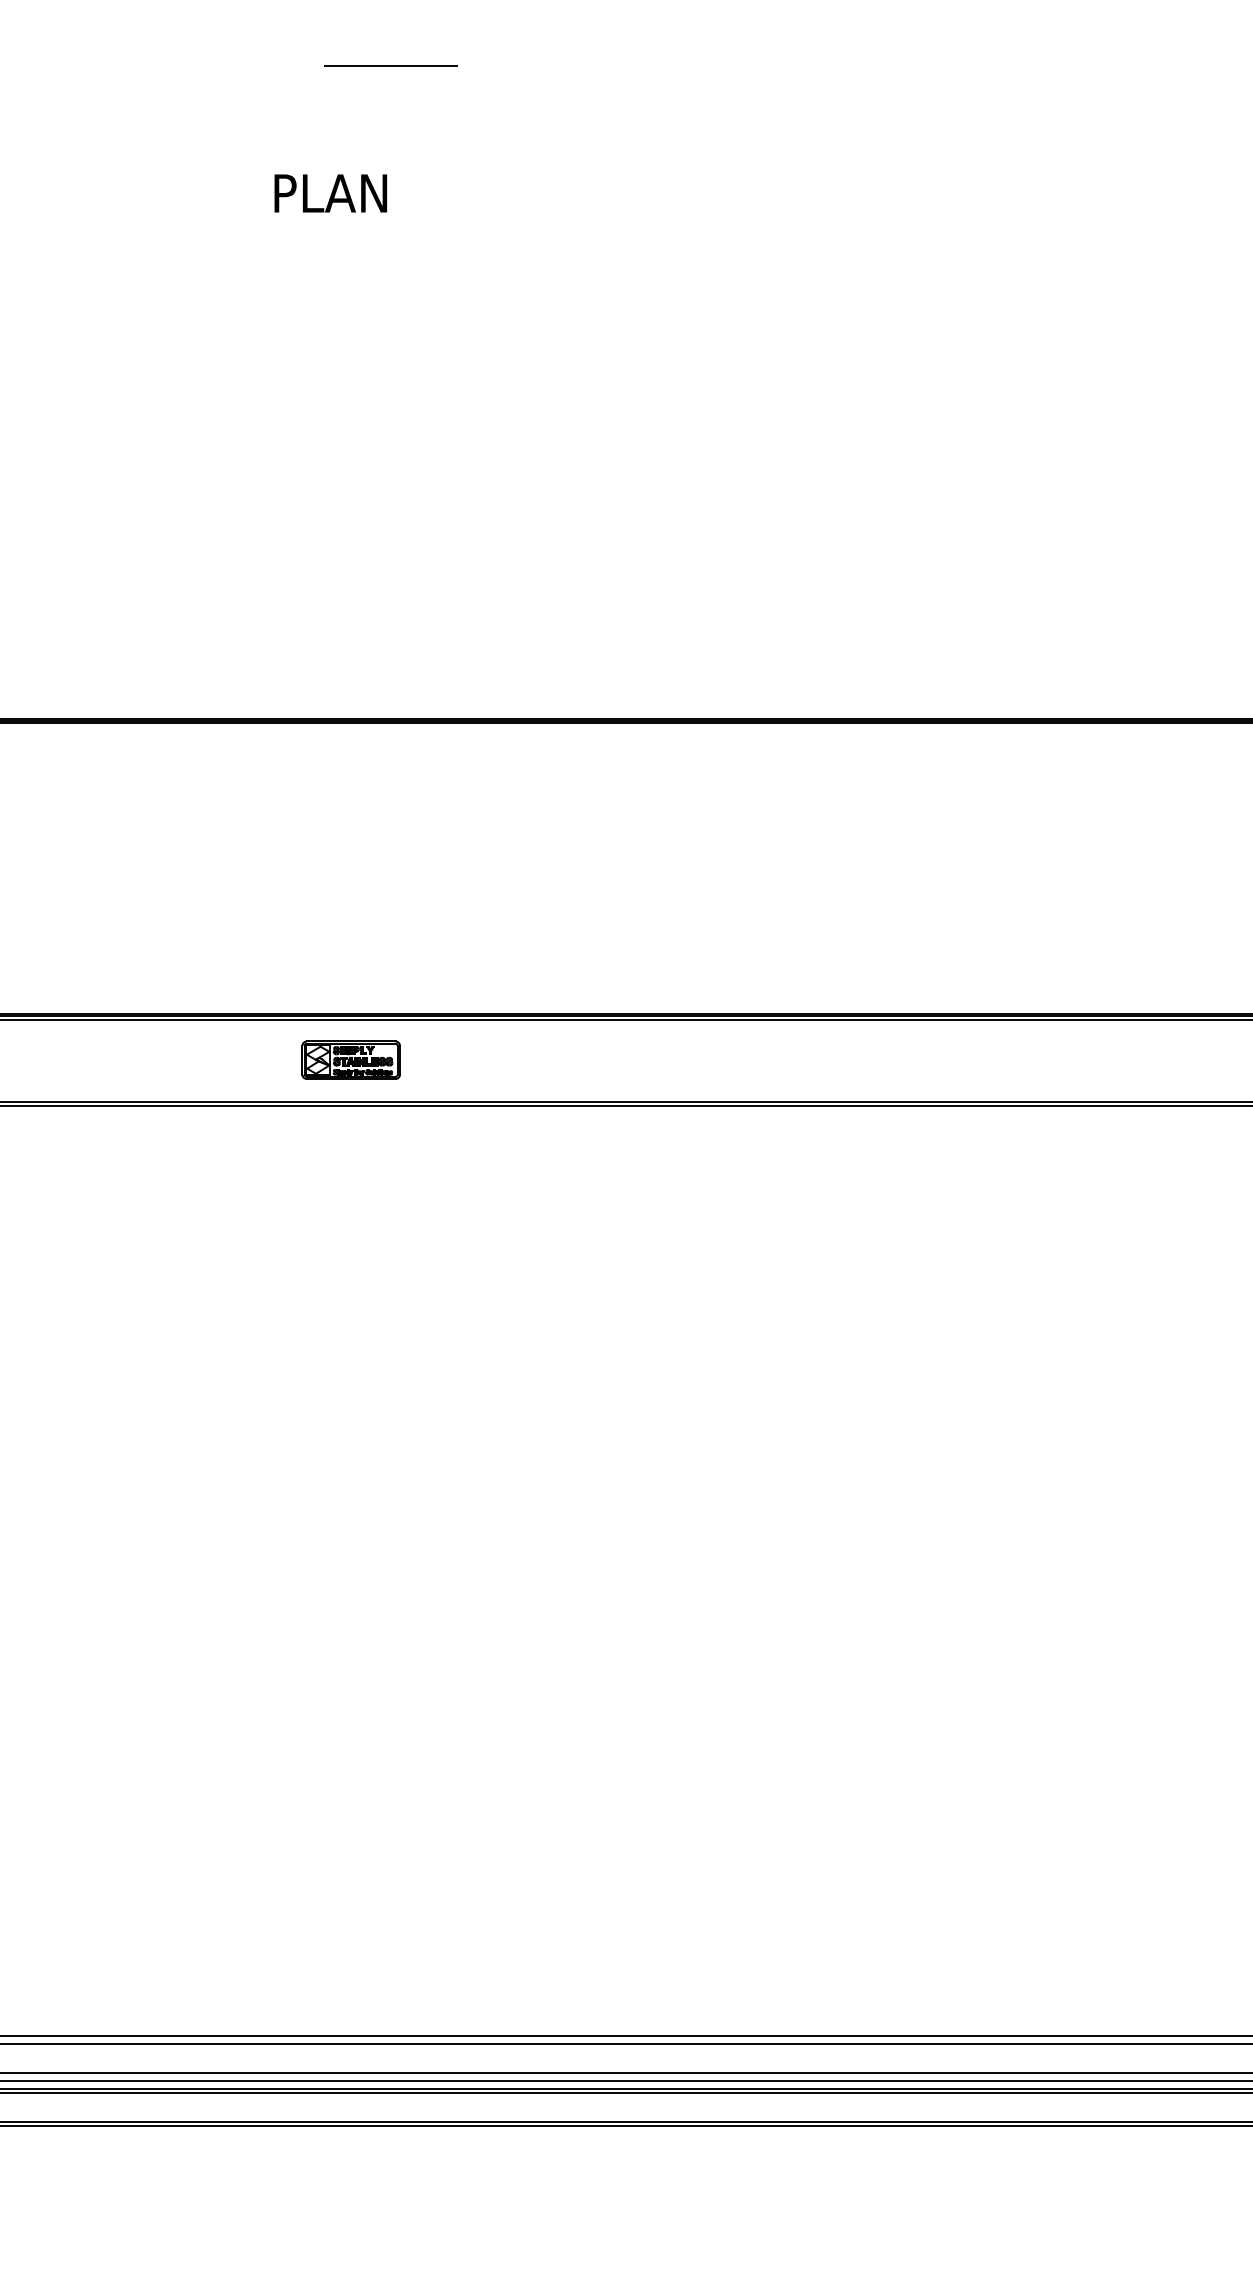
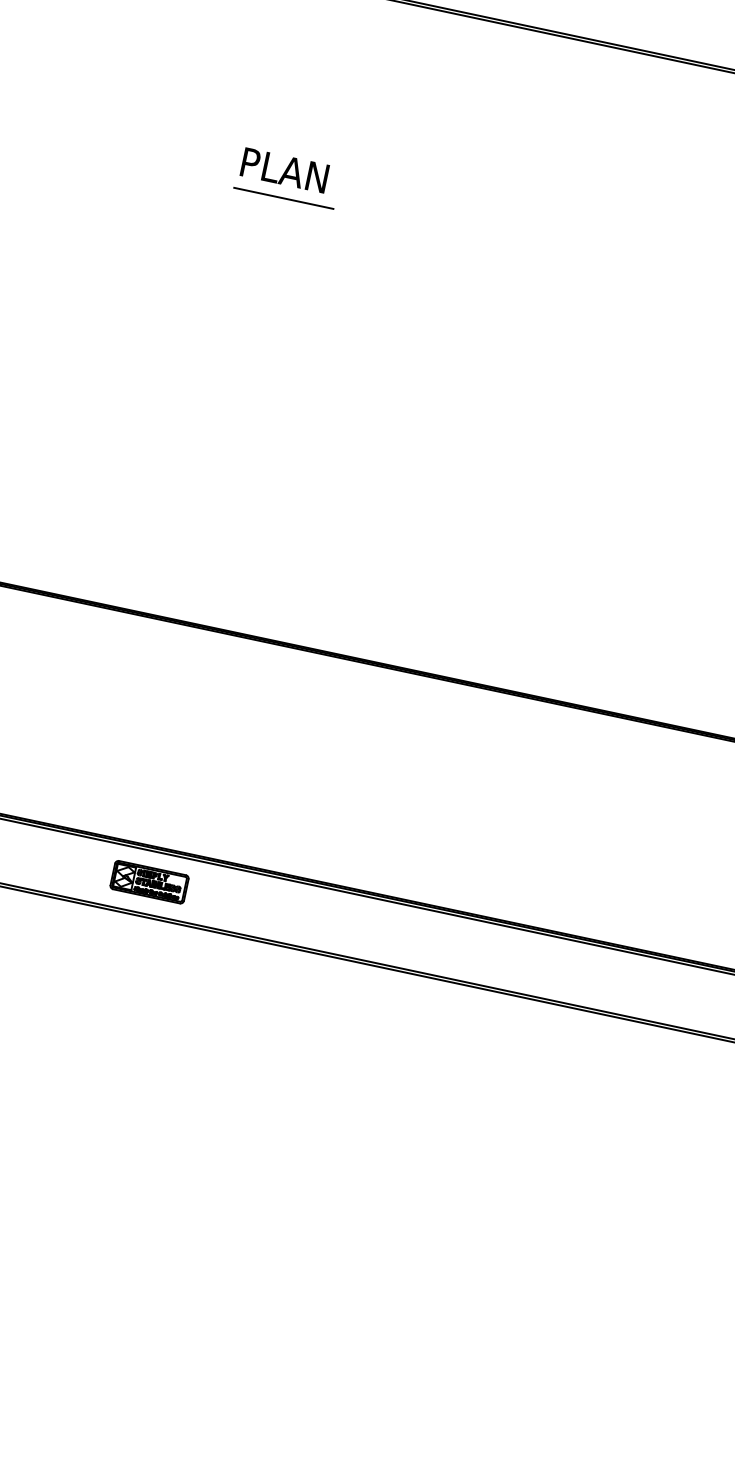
line: (390, 65) -> (283, 197), moved
text: (330, 193) -> (284, 170), moved

